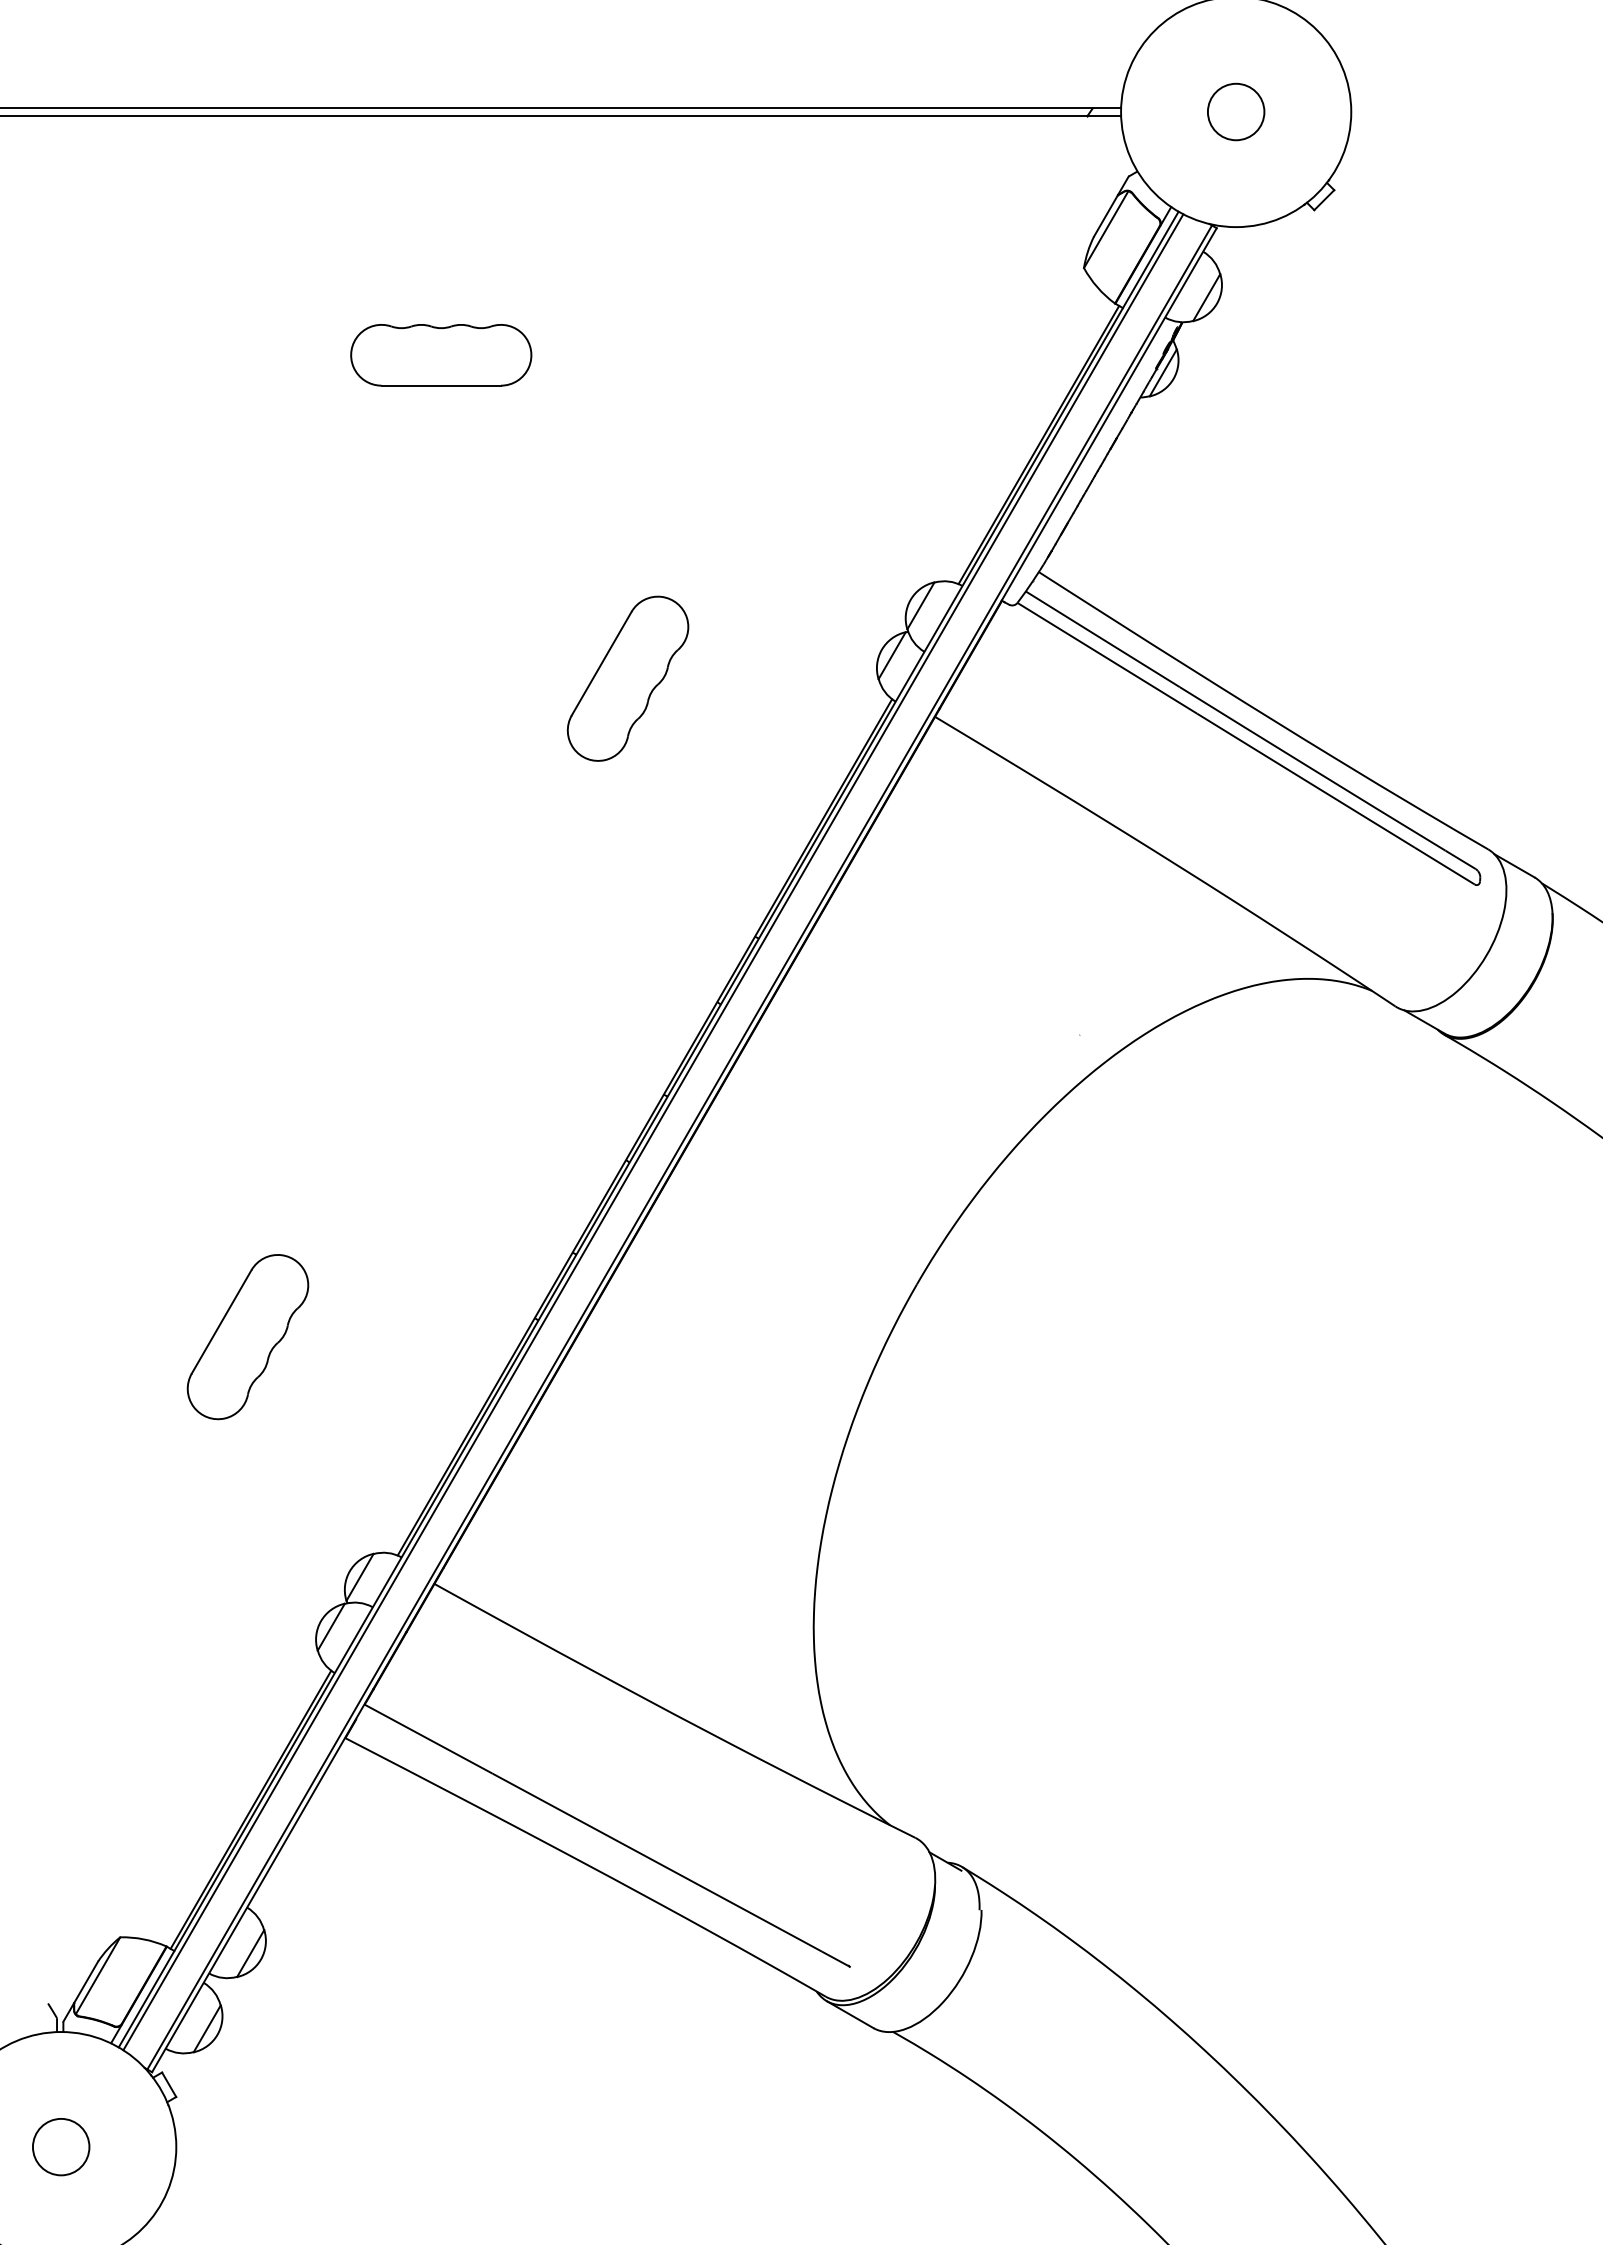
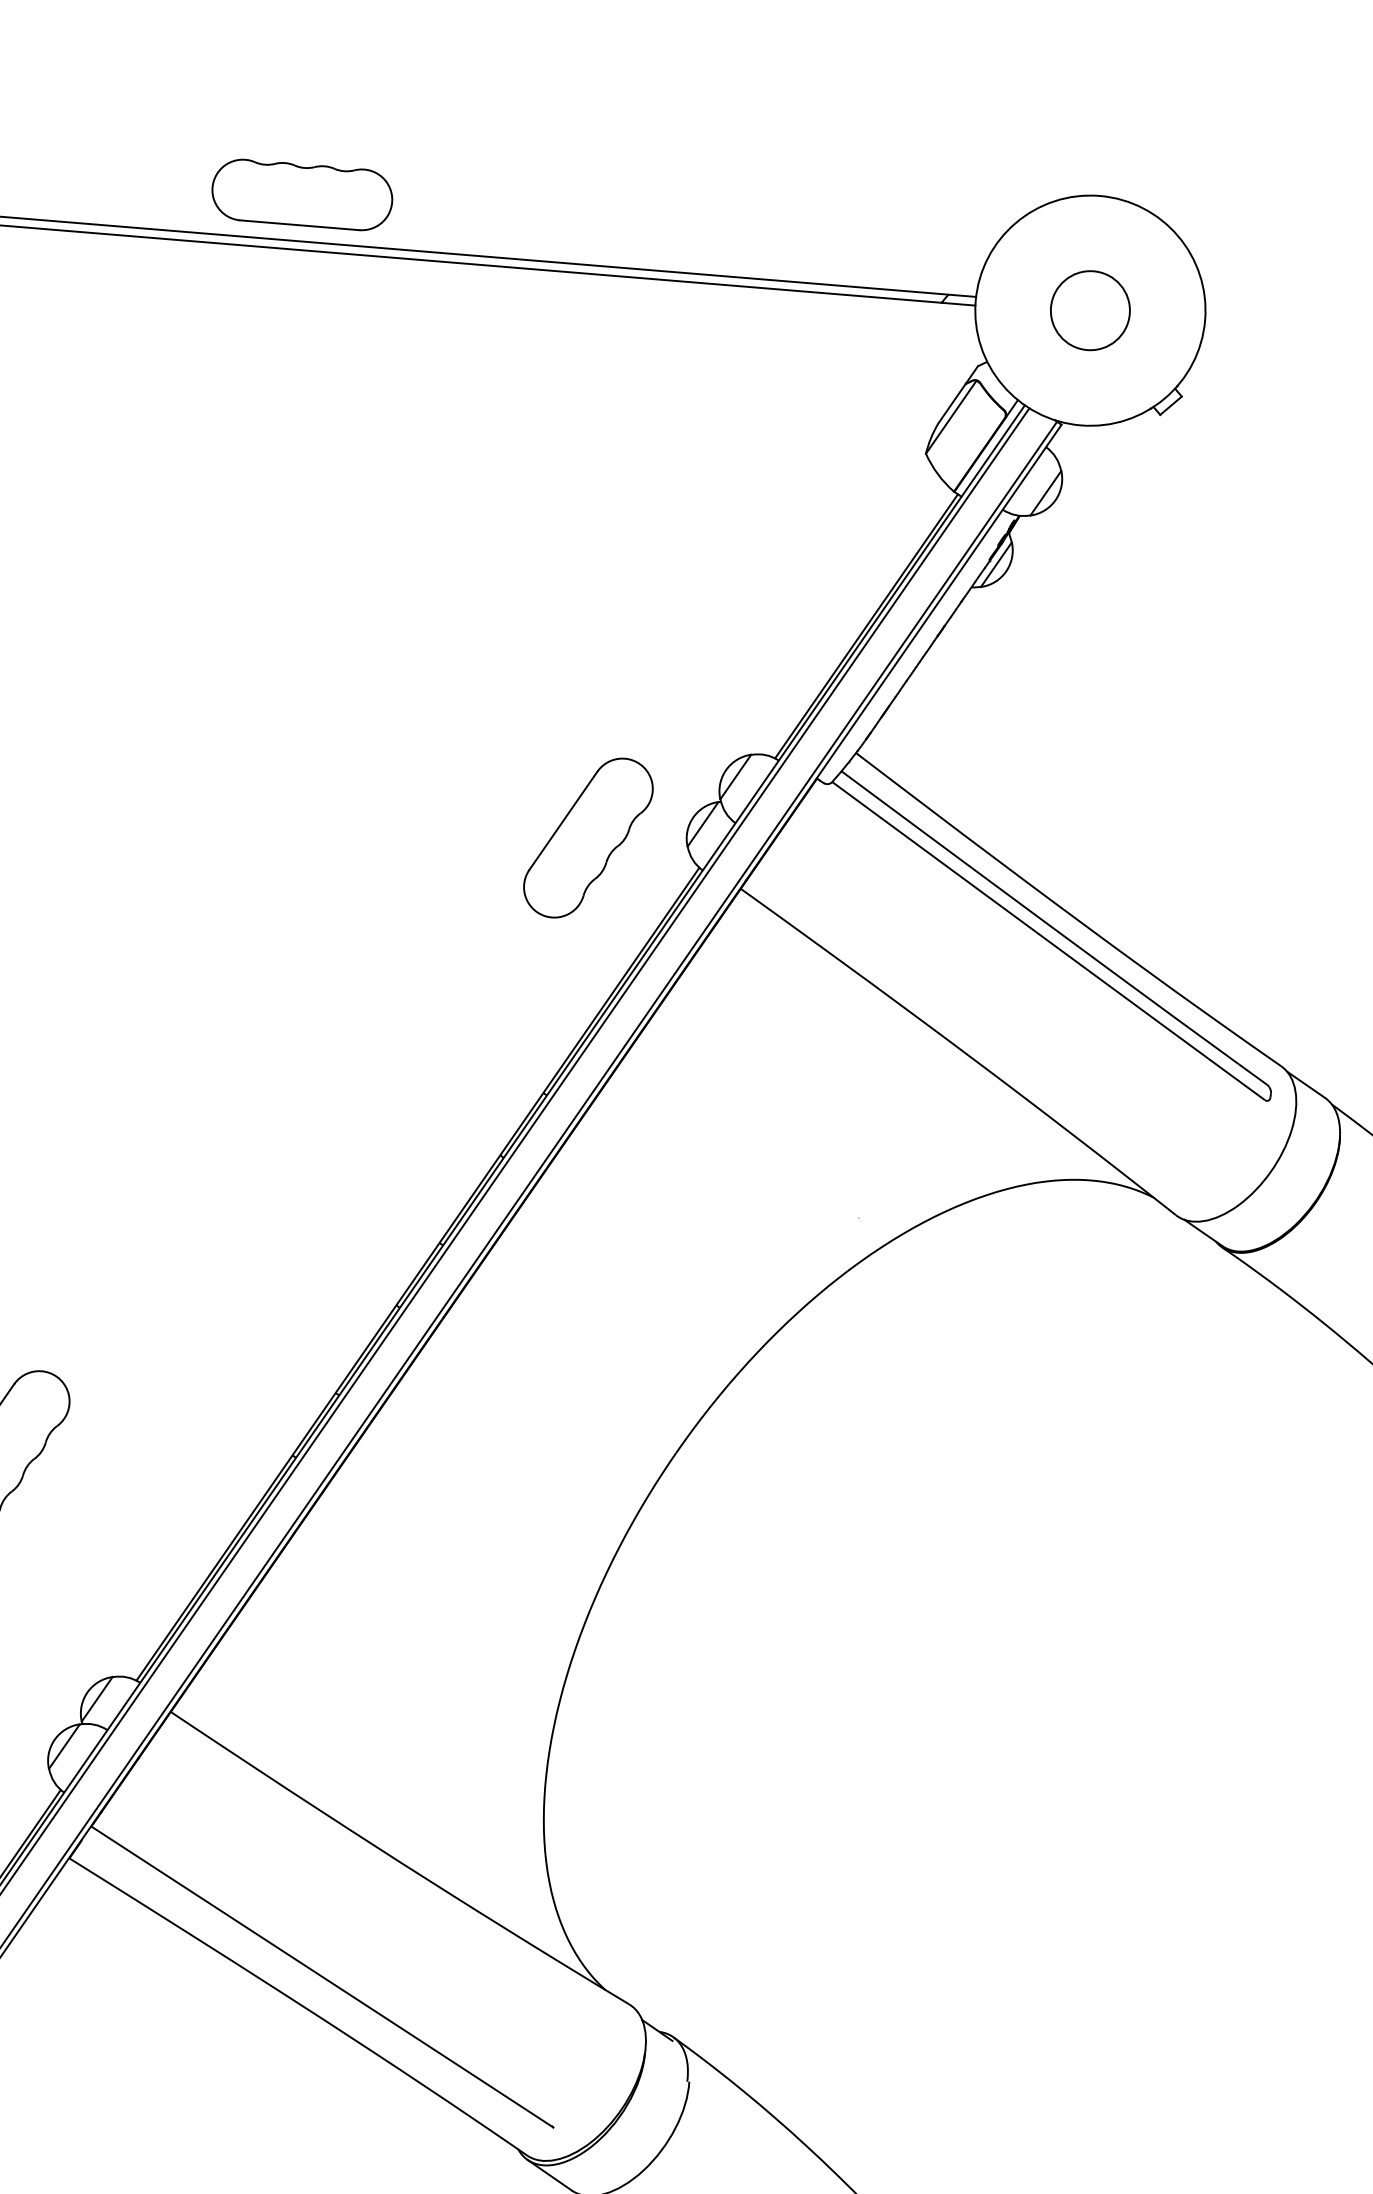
circle: (1235, 111) -> (1089, 310), size x1.4
part: (441, 355) -> (302, 195), moved
part: (627, 678) -> (587, 837), moved

